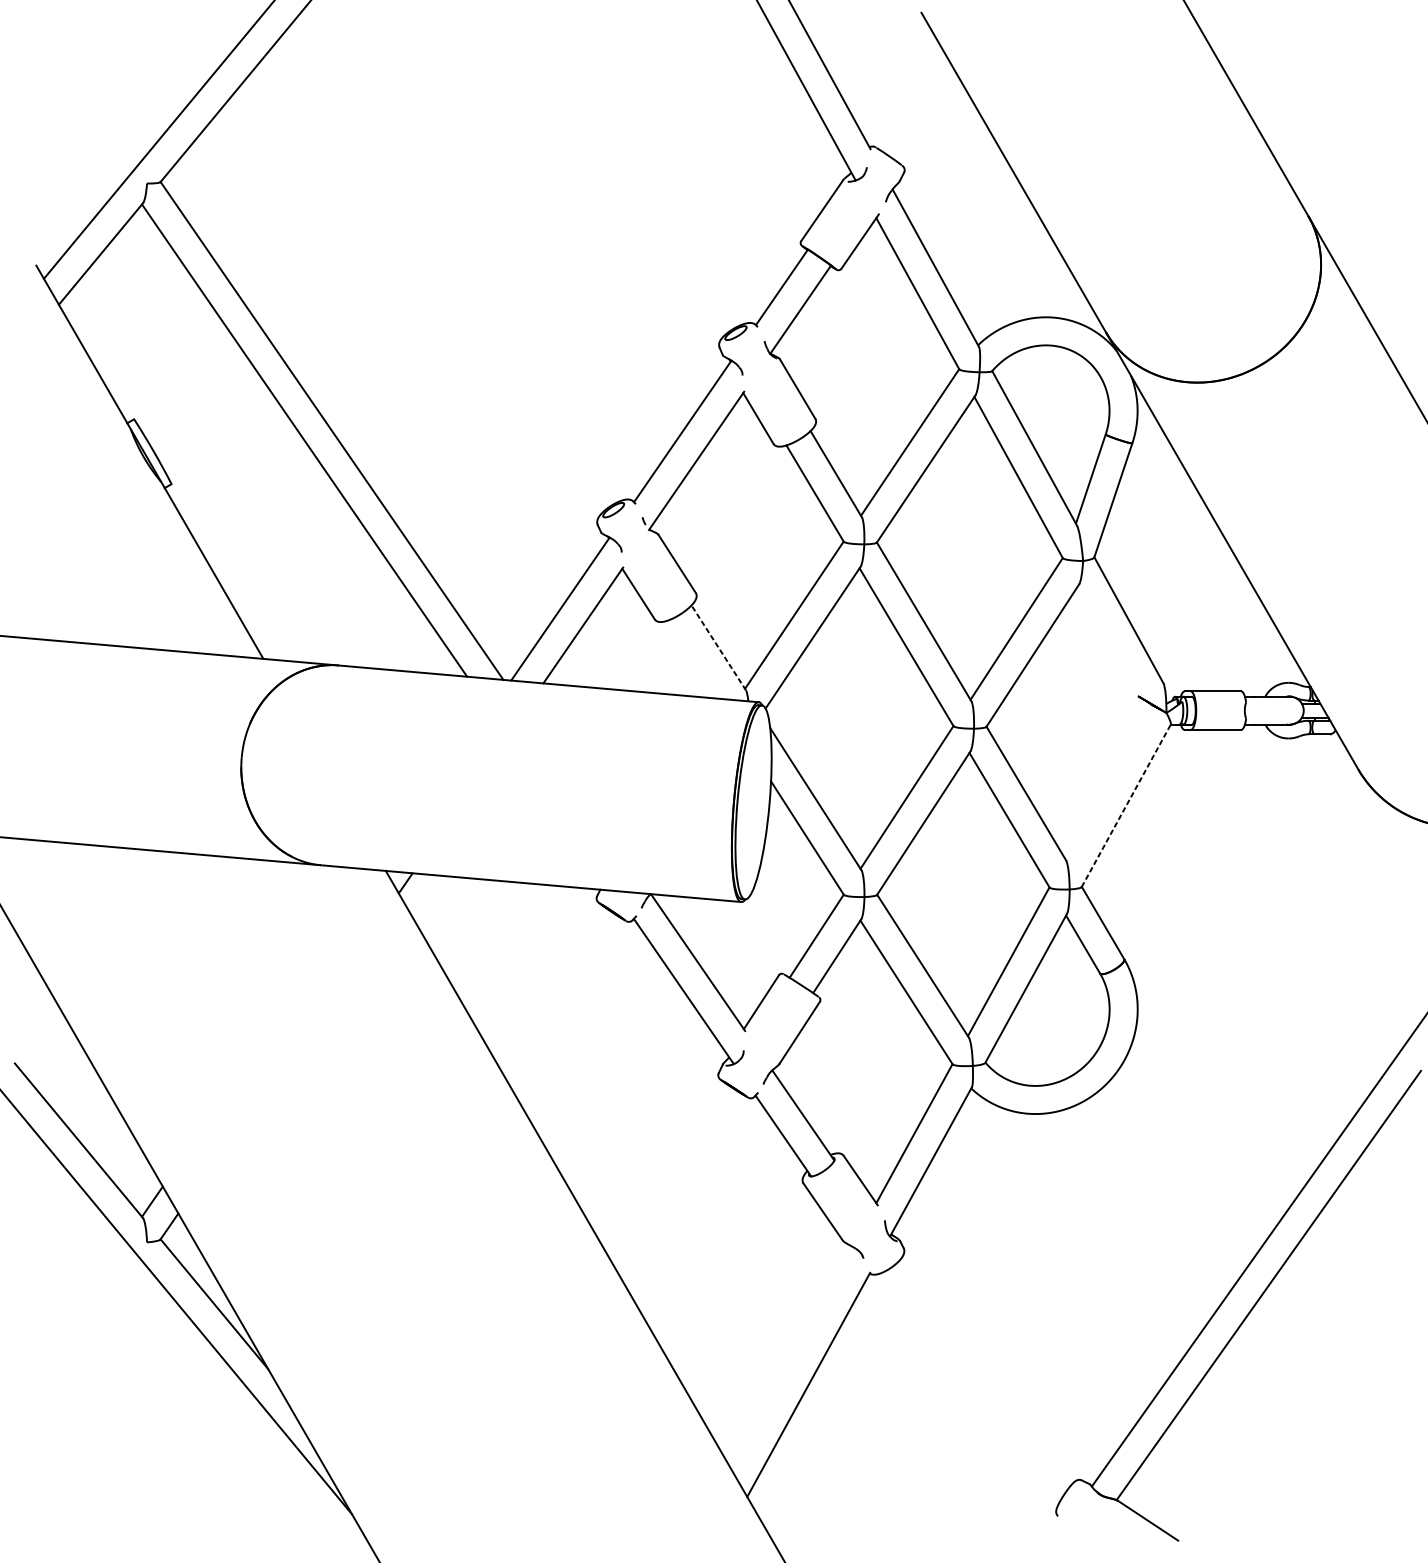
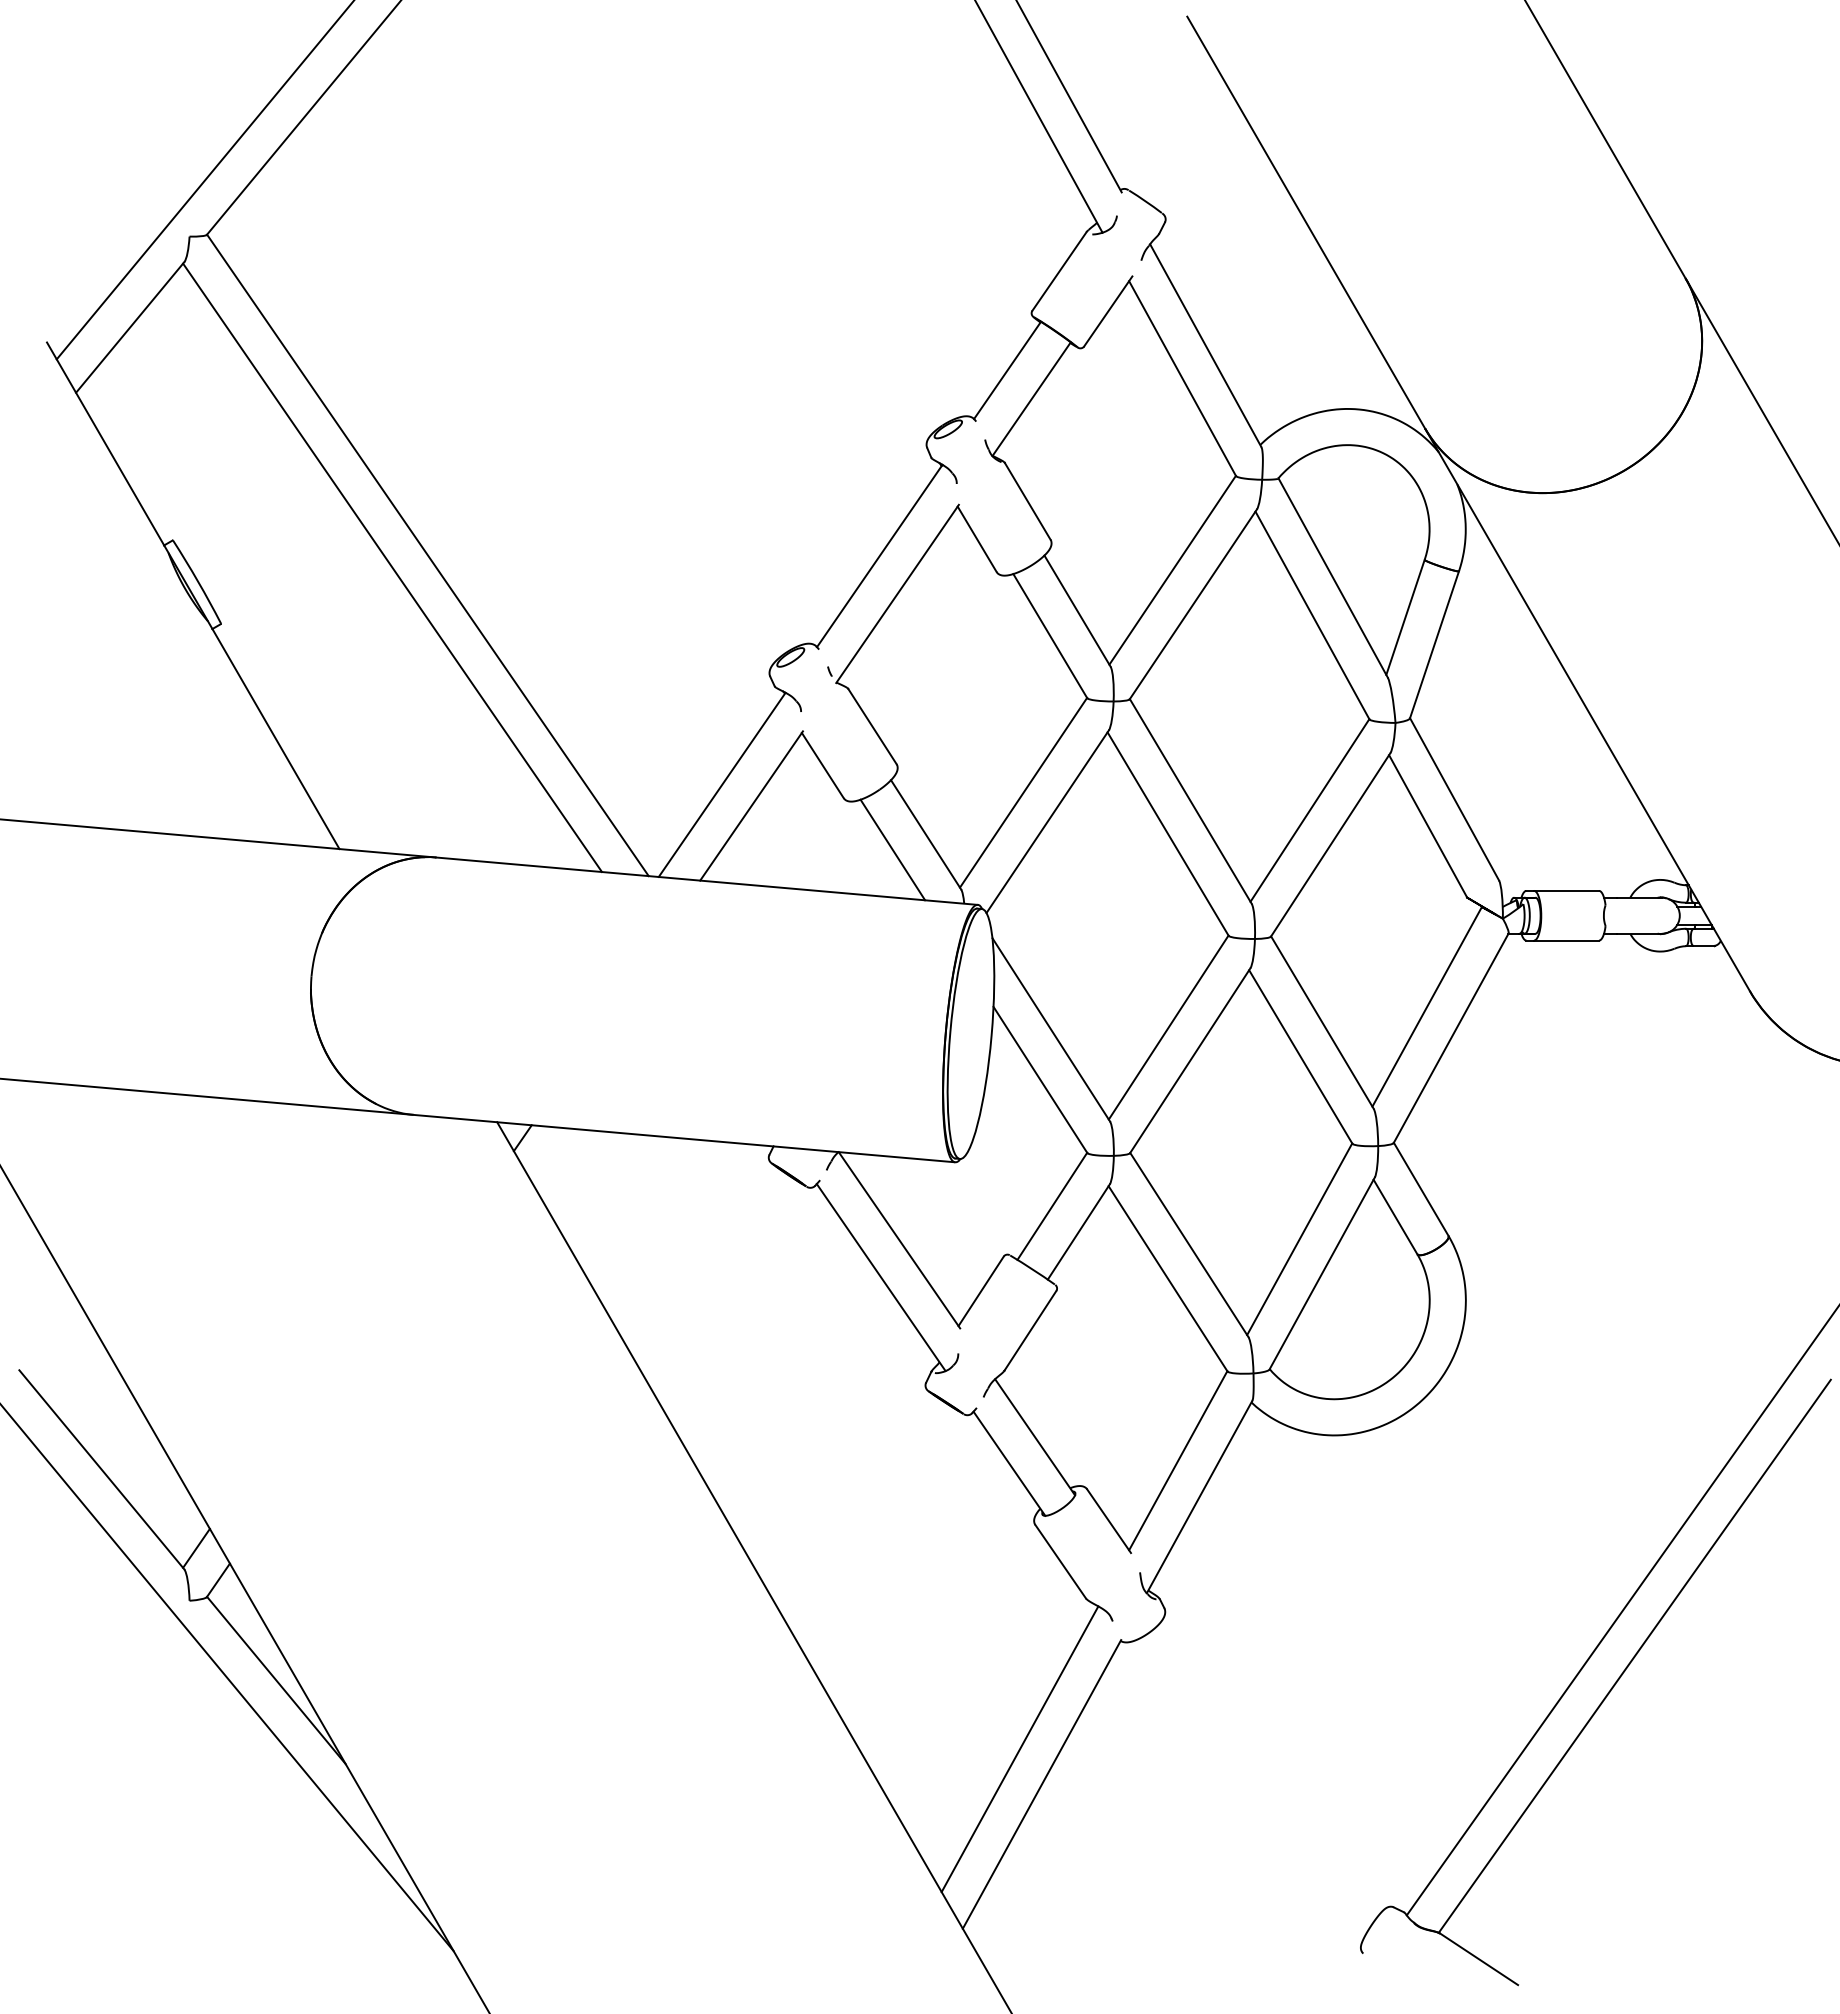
line: (1108, 641) -> (1428, 826), added
line: (719, 647) -> (926, 834), dashed -> solid
line: (692, 659) -> (892, 849), added
line: (1107, 781) -> (1426, 1006), added
line: (1126, 805) -> (1451, 1037), dashed -> solid
line: (791, 1357) -> (1019, 1749), added

